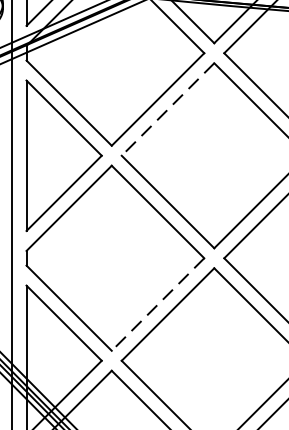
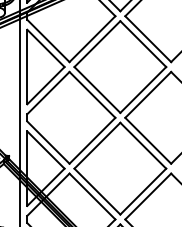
line: (168, 110) -> (97, 44), dashed -> solid
line: (158, 305) -> (92, 141), dashed -> solid

